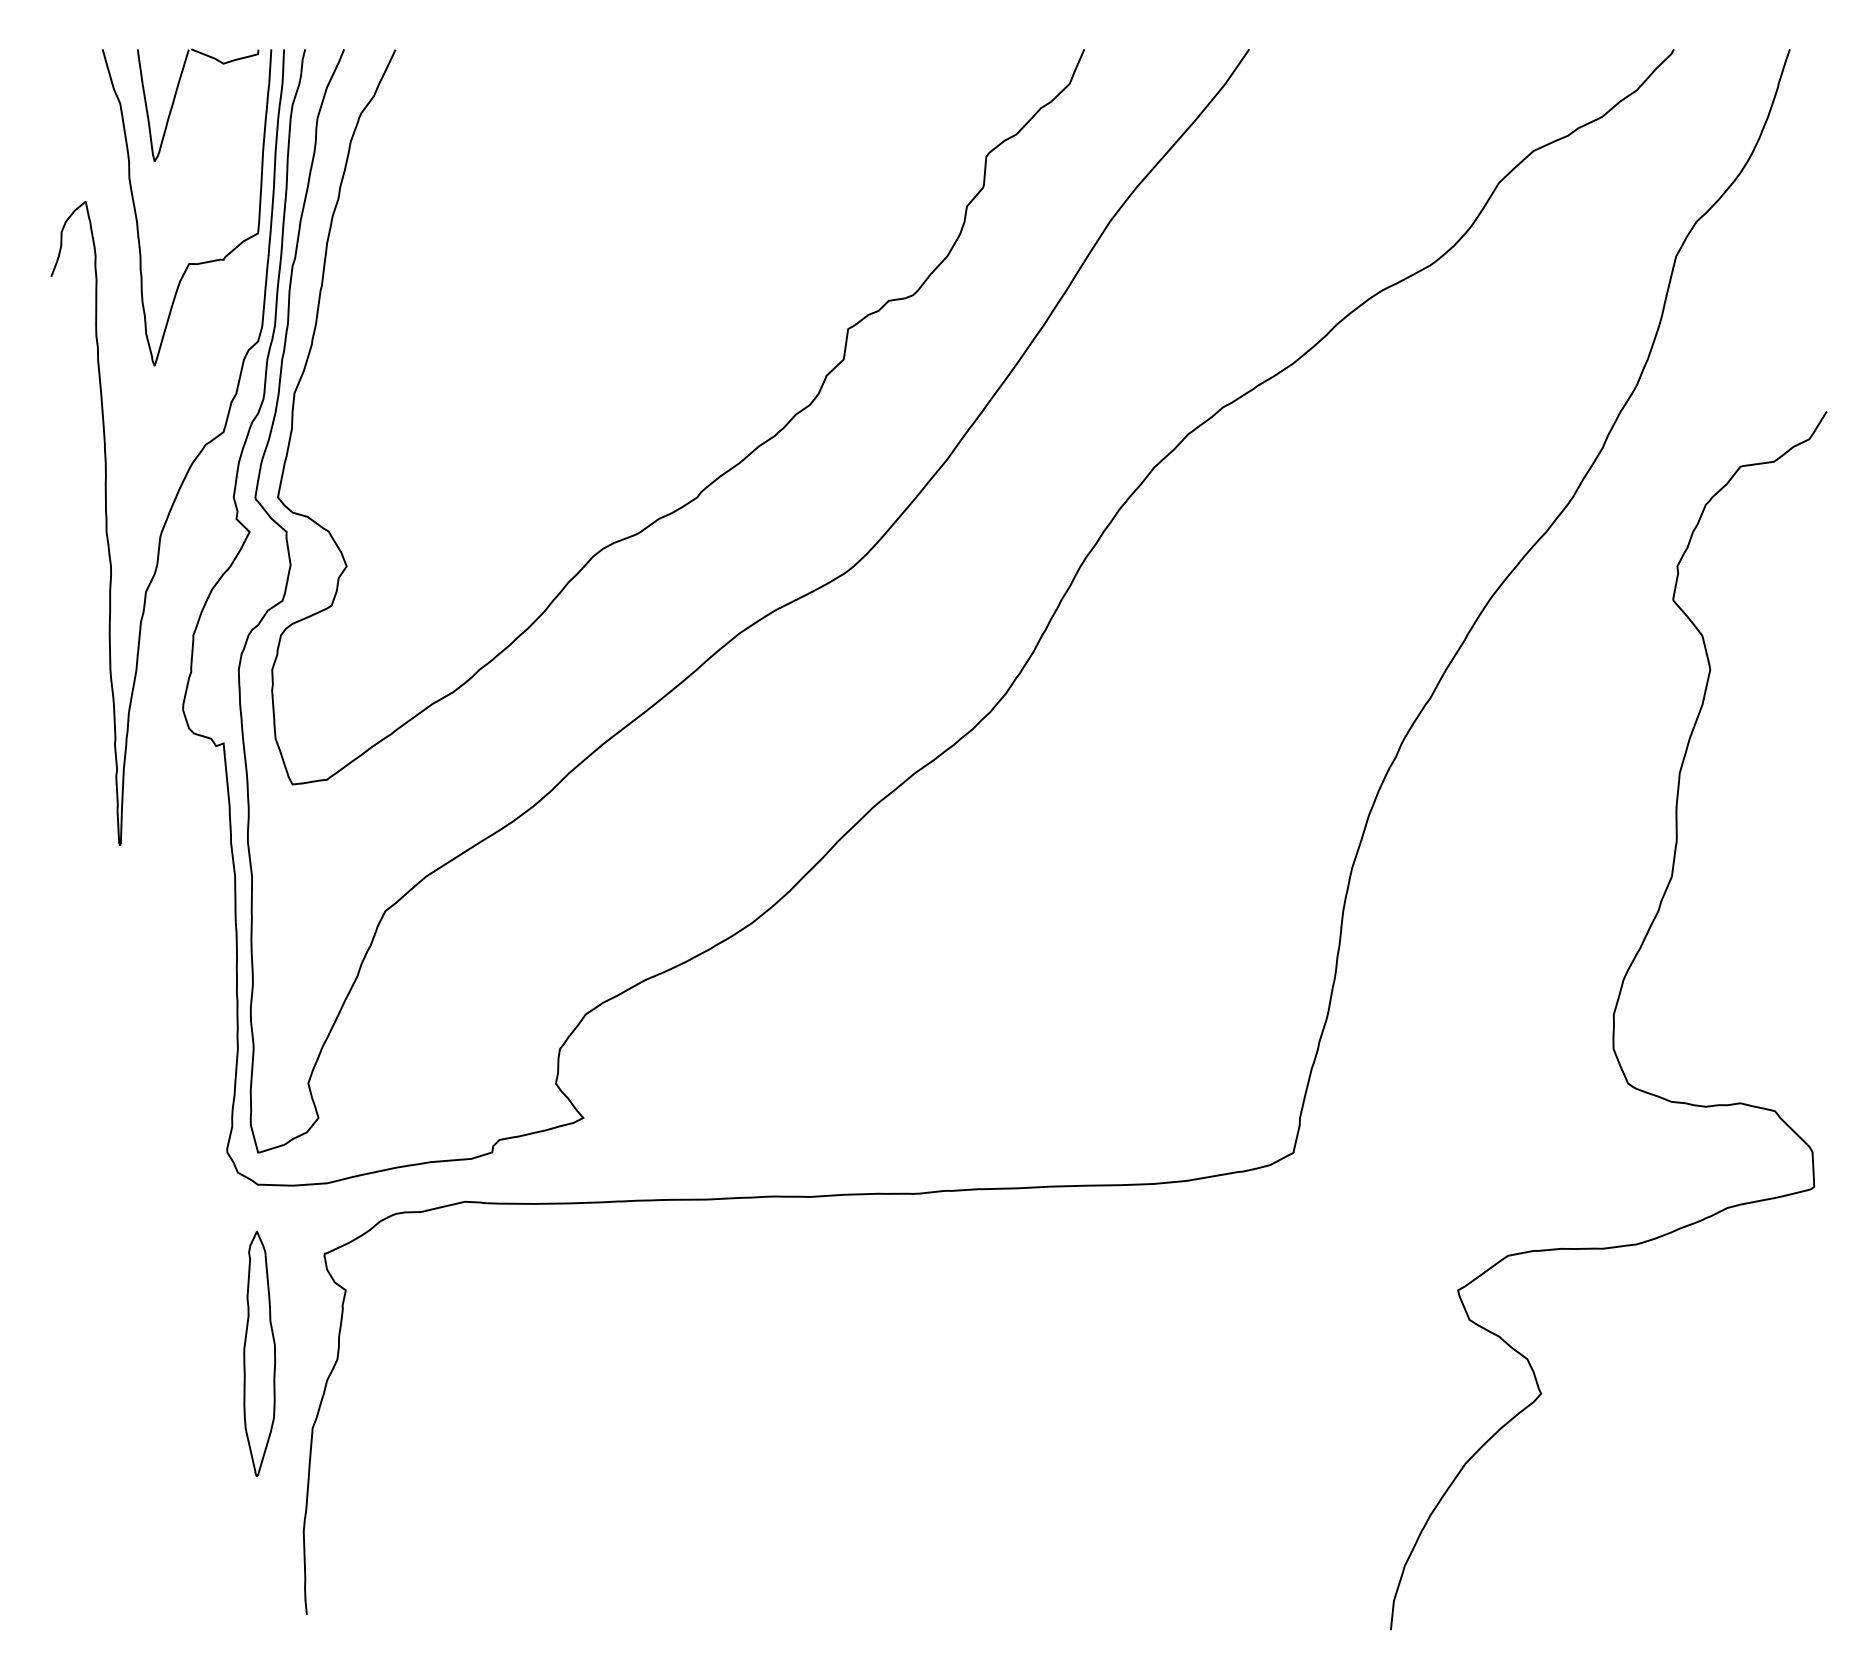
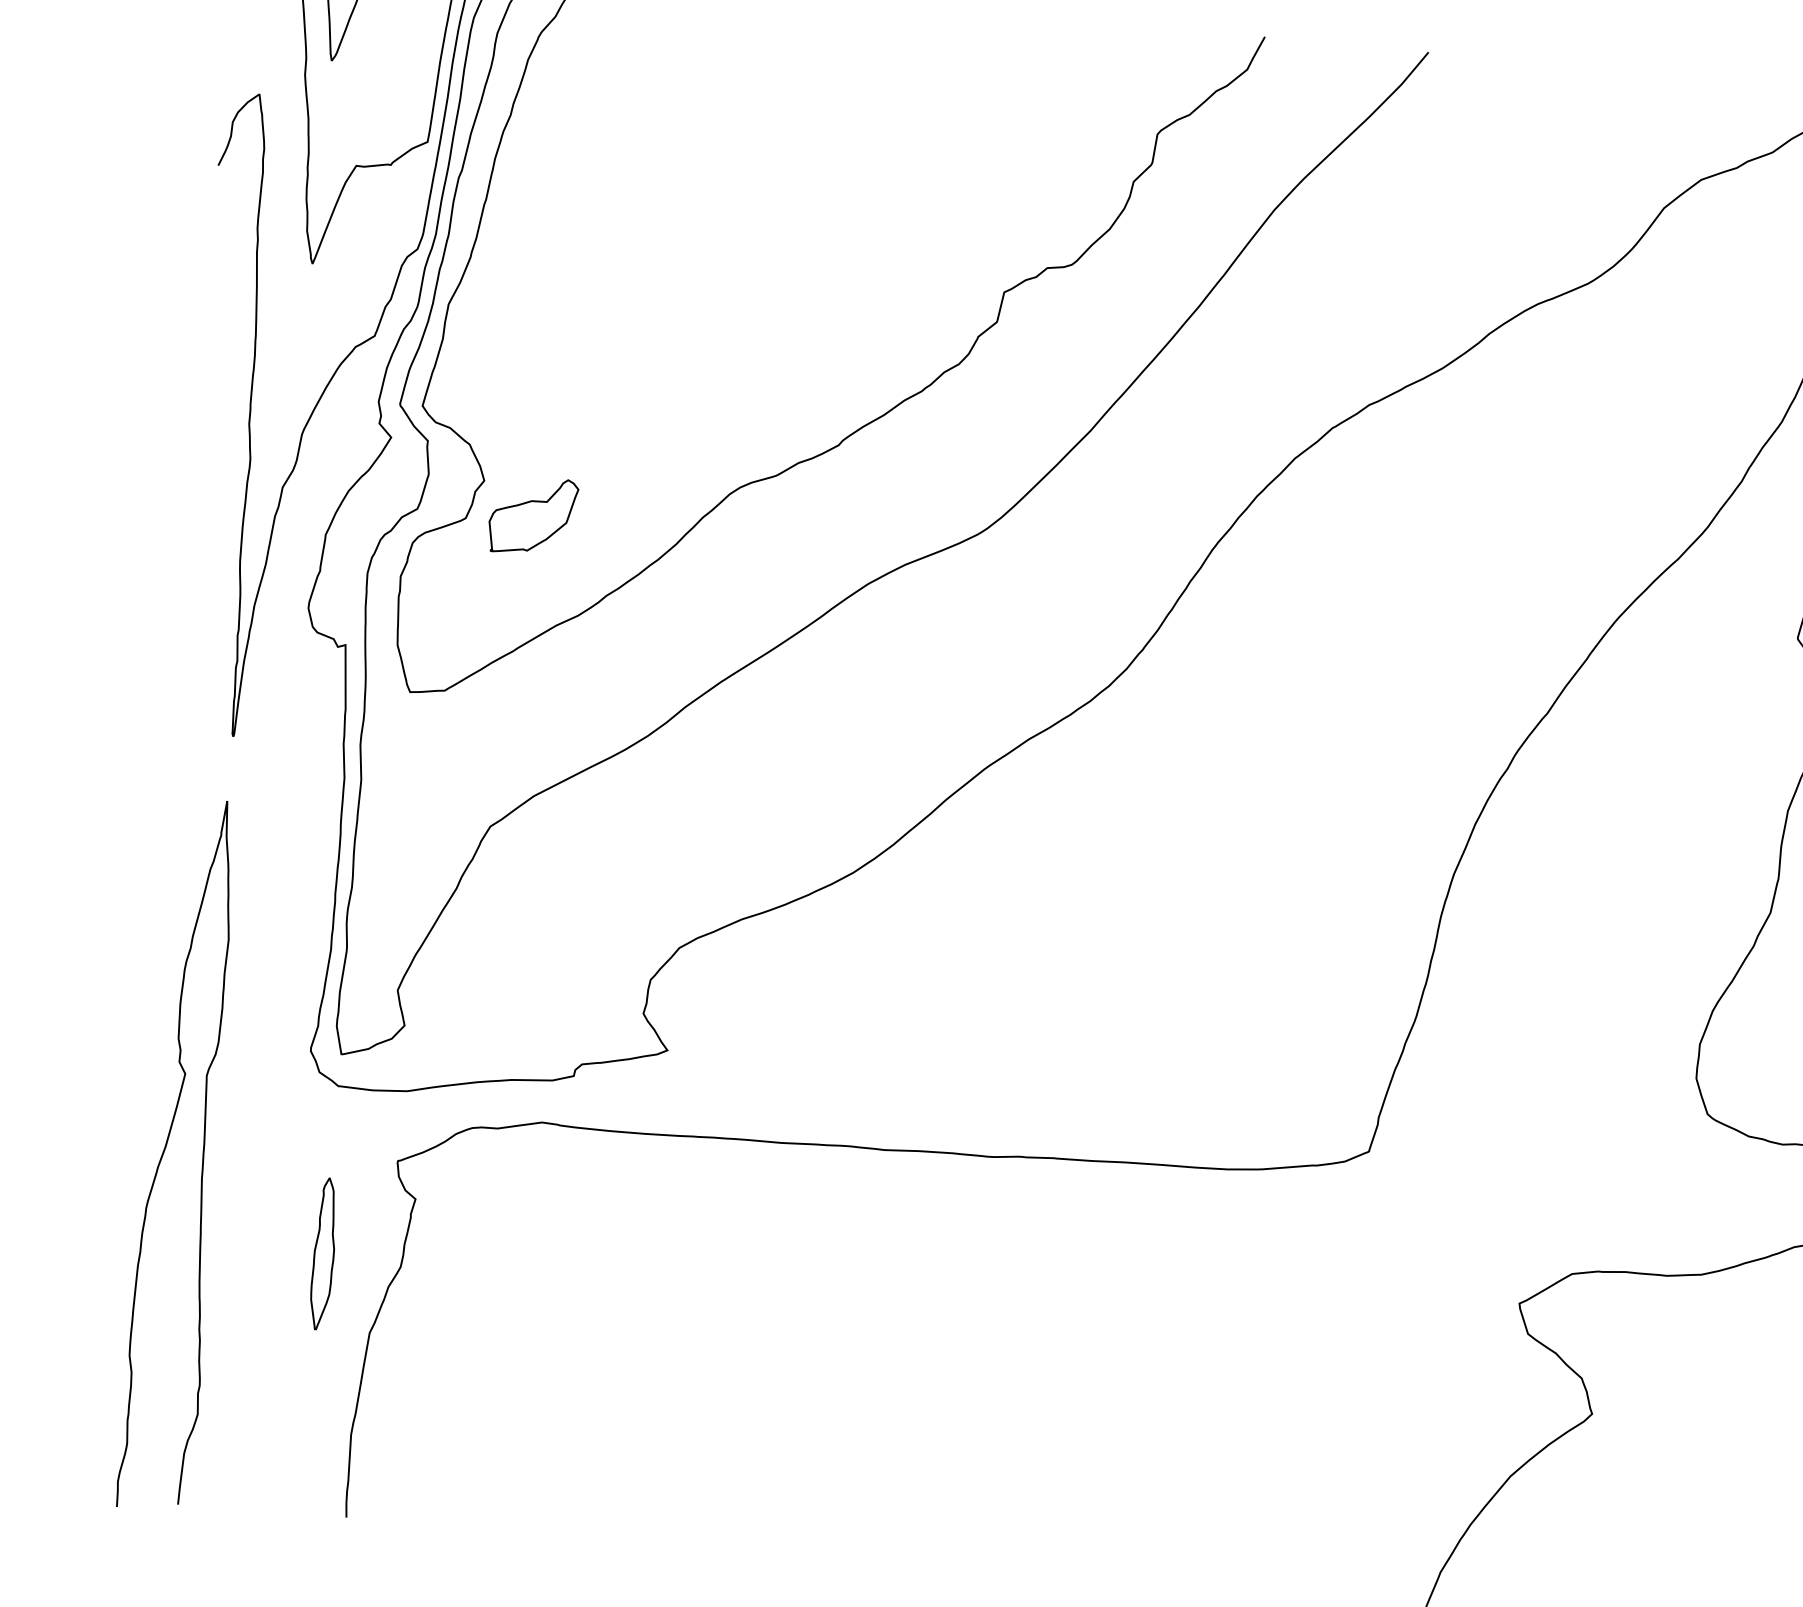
part: (398, 596) -> (532, 515), added
curve: (128, 1264) -> (202, 1153), added
part: (259, 1353) -> (323, 1253), size x0.62

